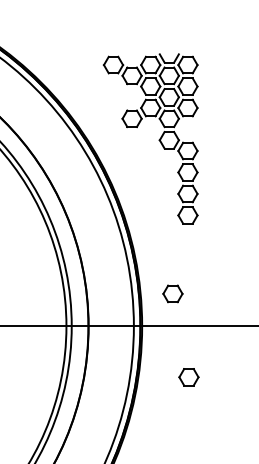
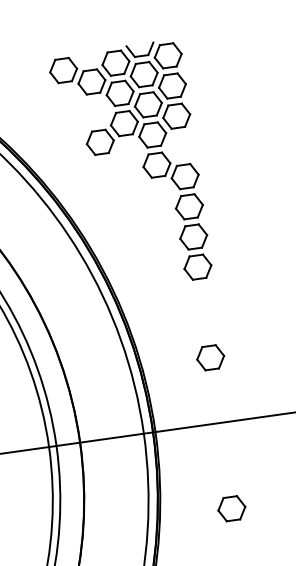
part: (172, 293) -> (209, 357), moved
part: (188, 377) -> (231, 509), moved

